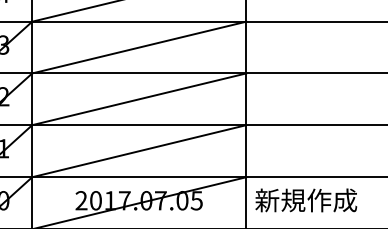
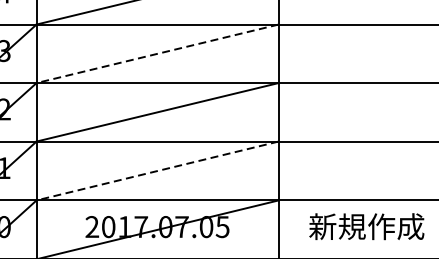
line: (138, 47) -> (156, 53), solid -> dashed
line: (138, 151) -> (156, 171), solid -> dashed
text: (306, 200) -> (367, 226), moved

